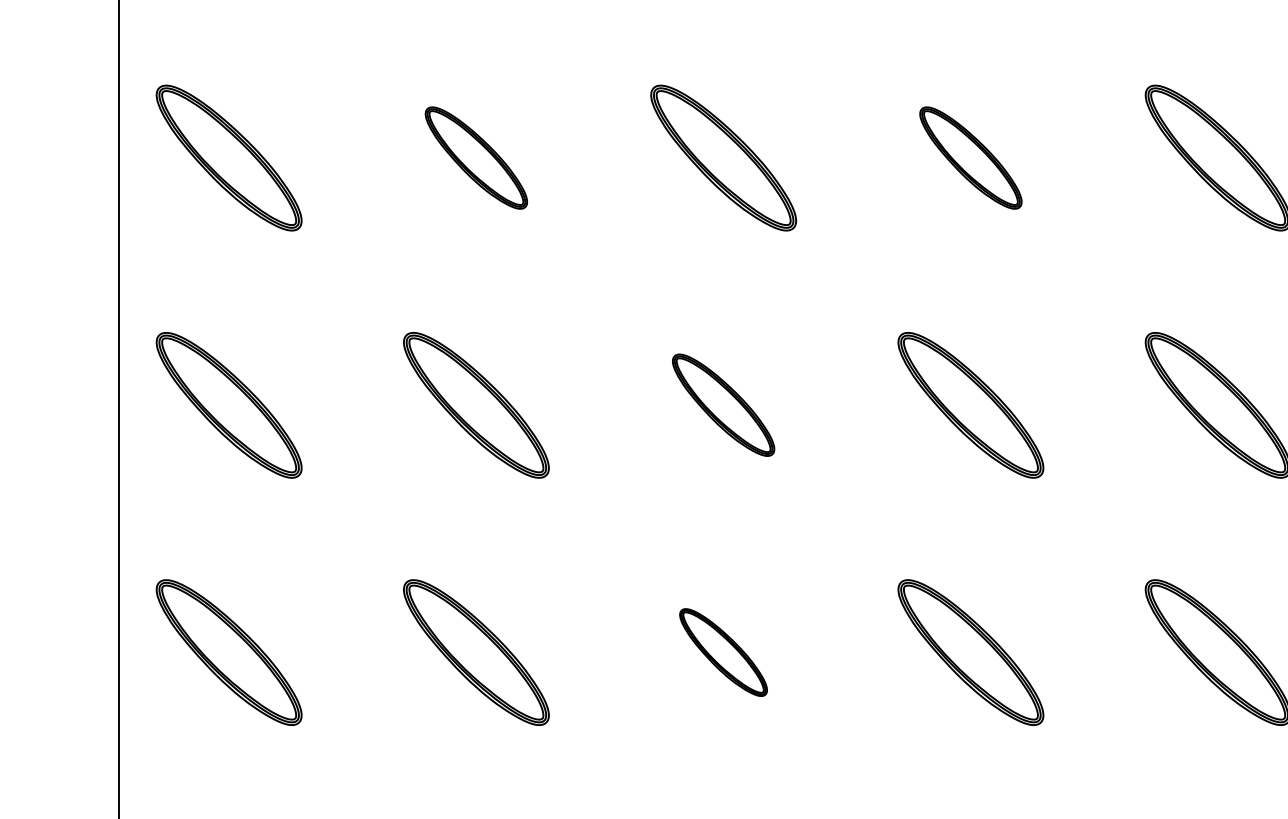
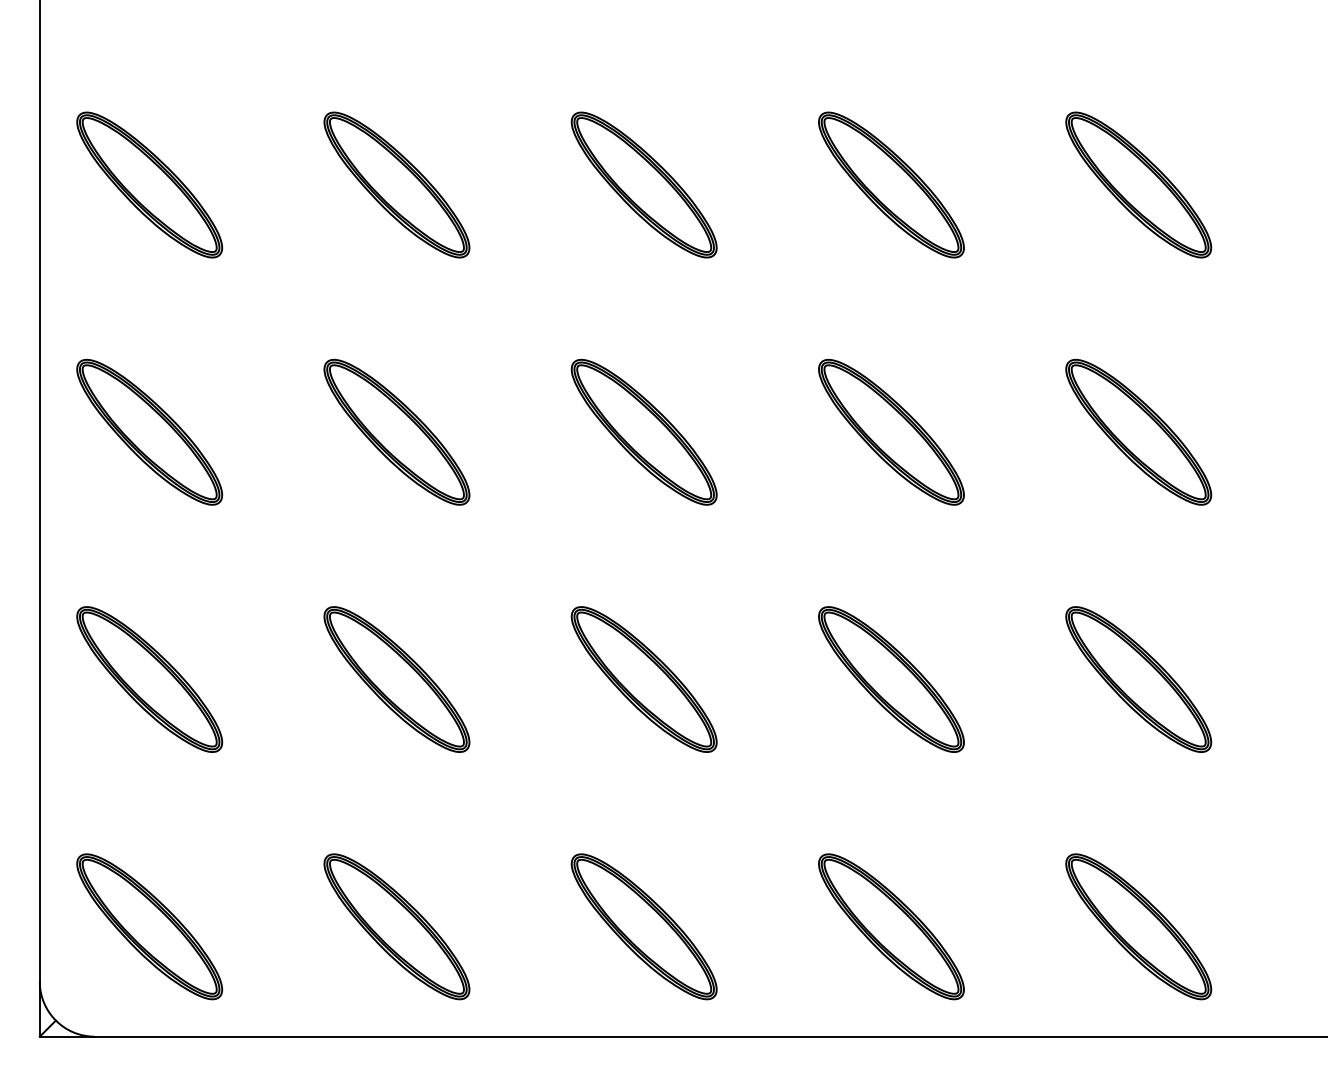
part: (475, 157) -> (396, 184), size x1.43
part: (970, 157) -> (891, 184), size x1.43
part: (722, 404) -> (643, 431), size x1.43
part: (722, 652) -> (643, 679), size x1.67

